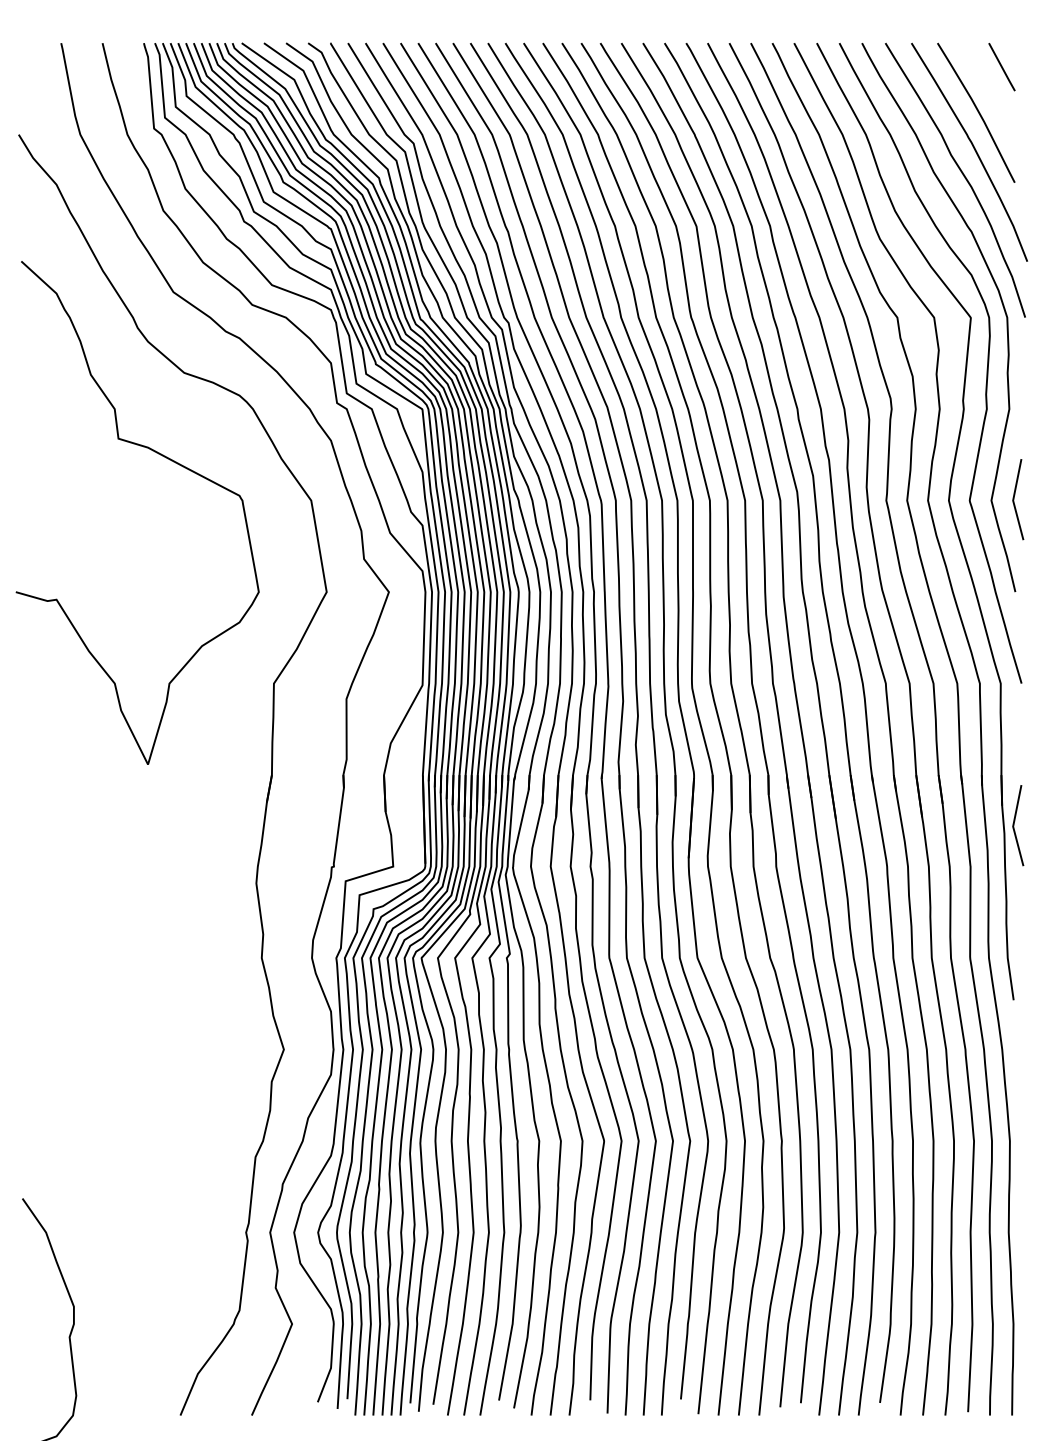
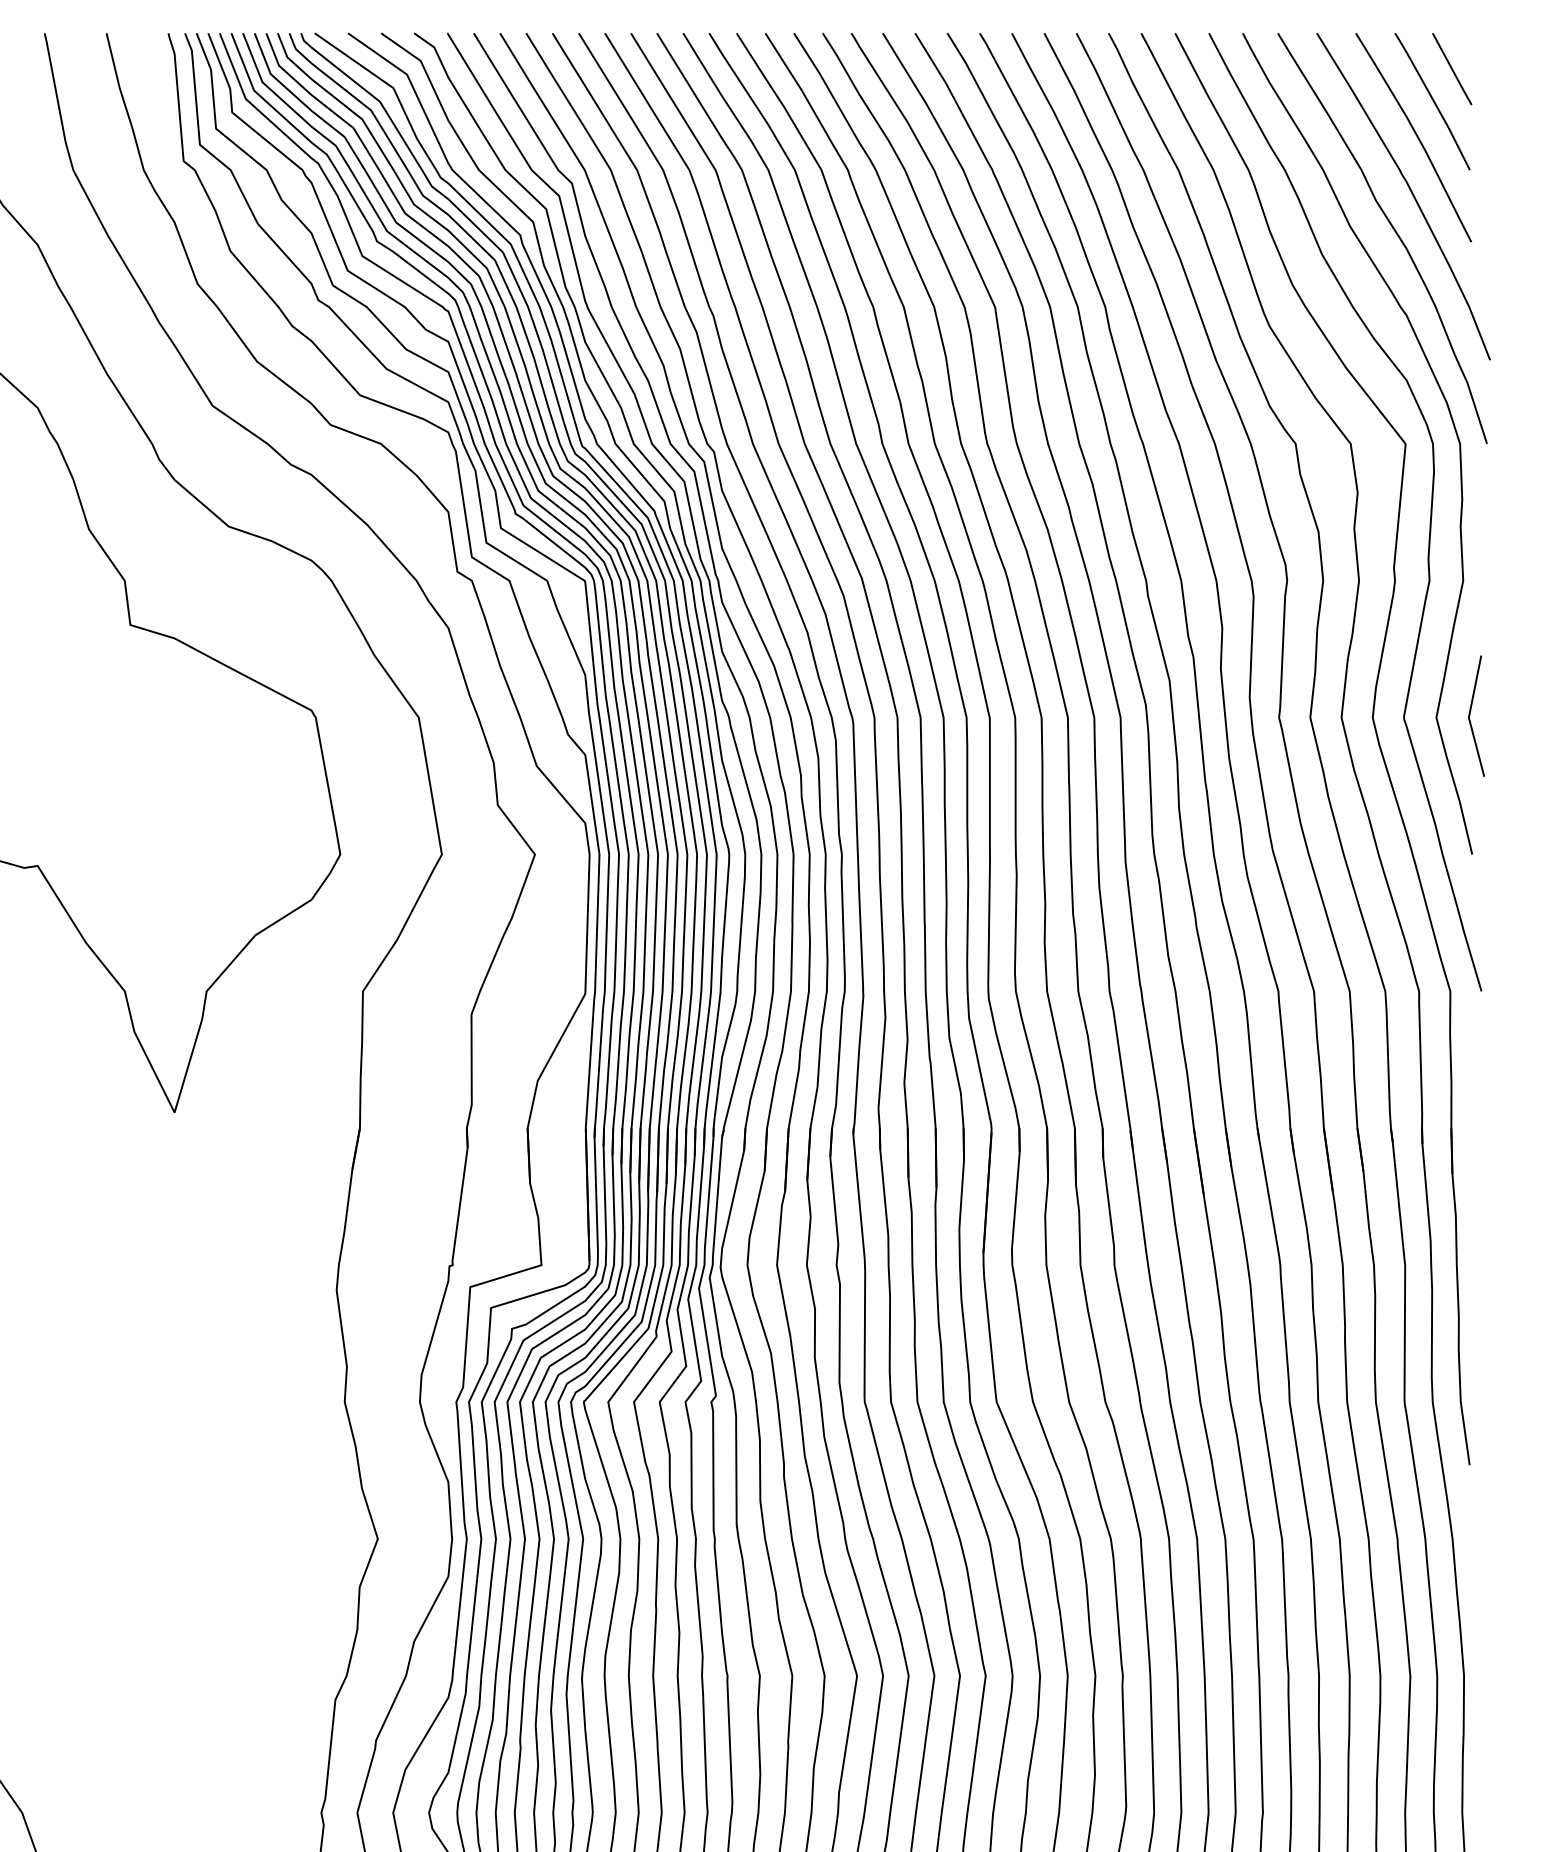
line: (988, 88) -> (1432, 101), added
line: (1014, 825) -> (1470, 1203), removed

